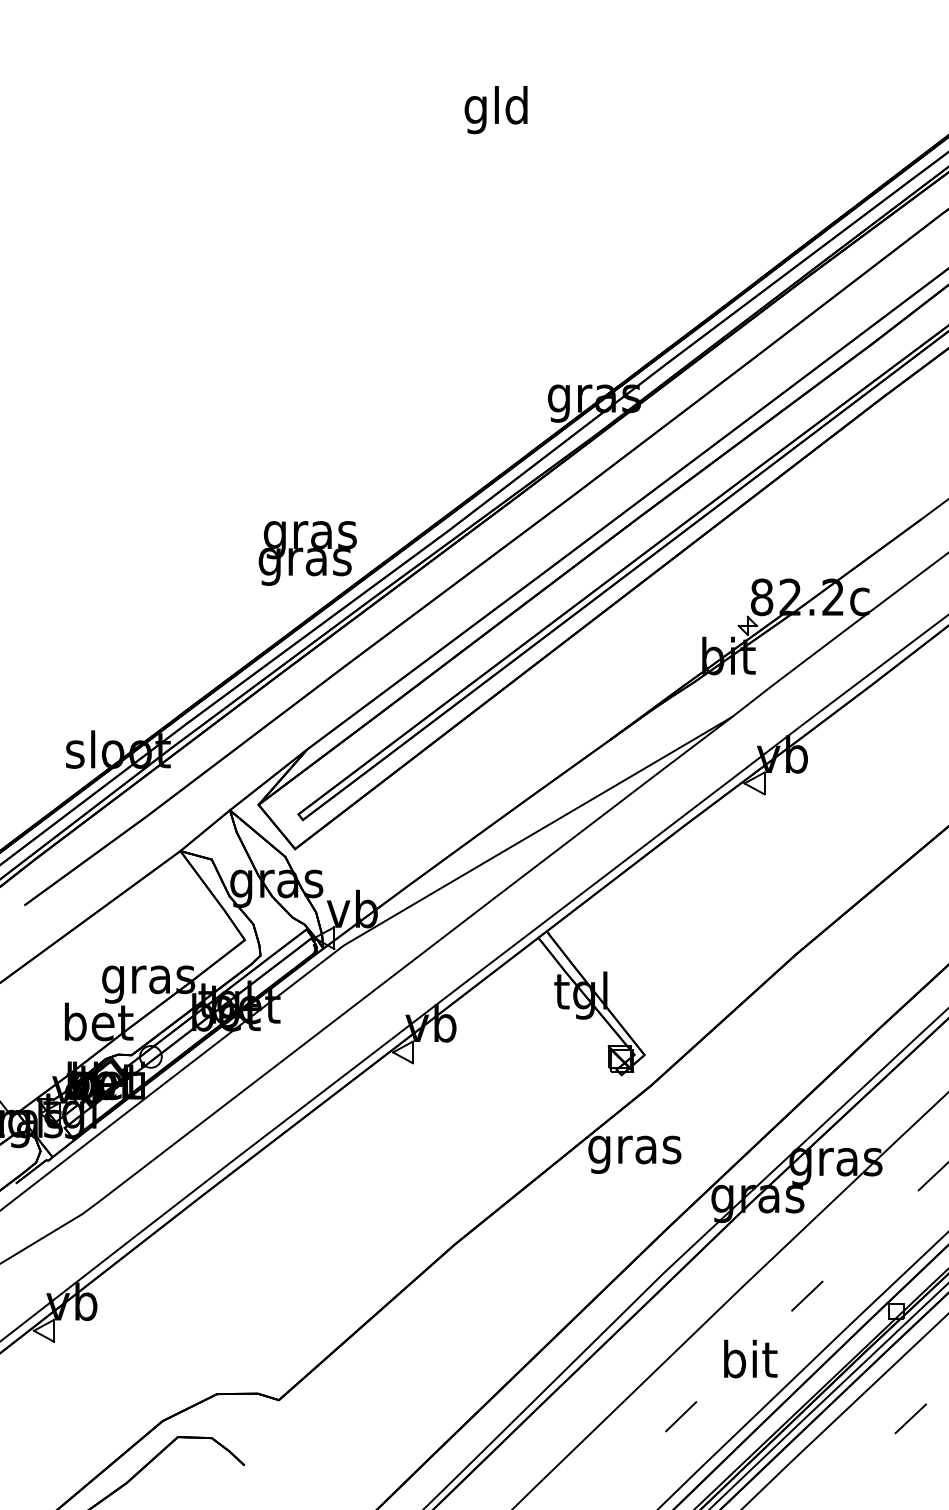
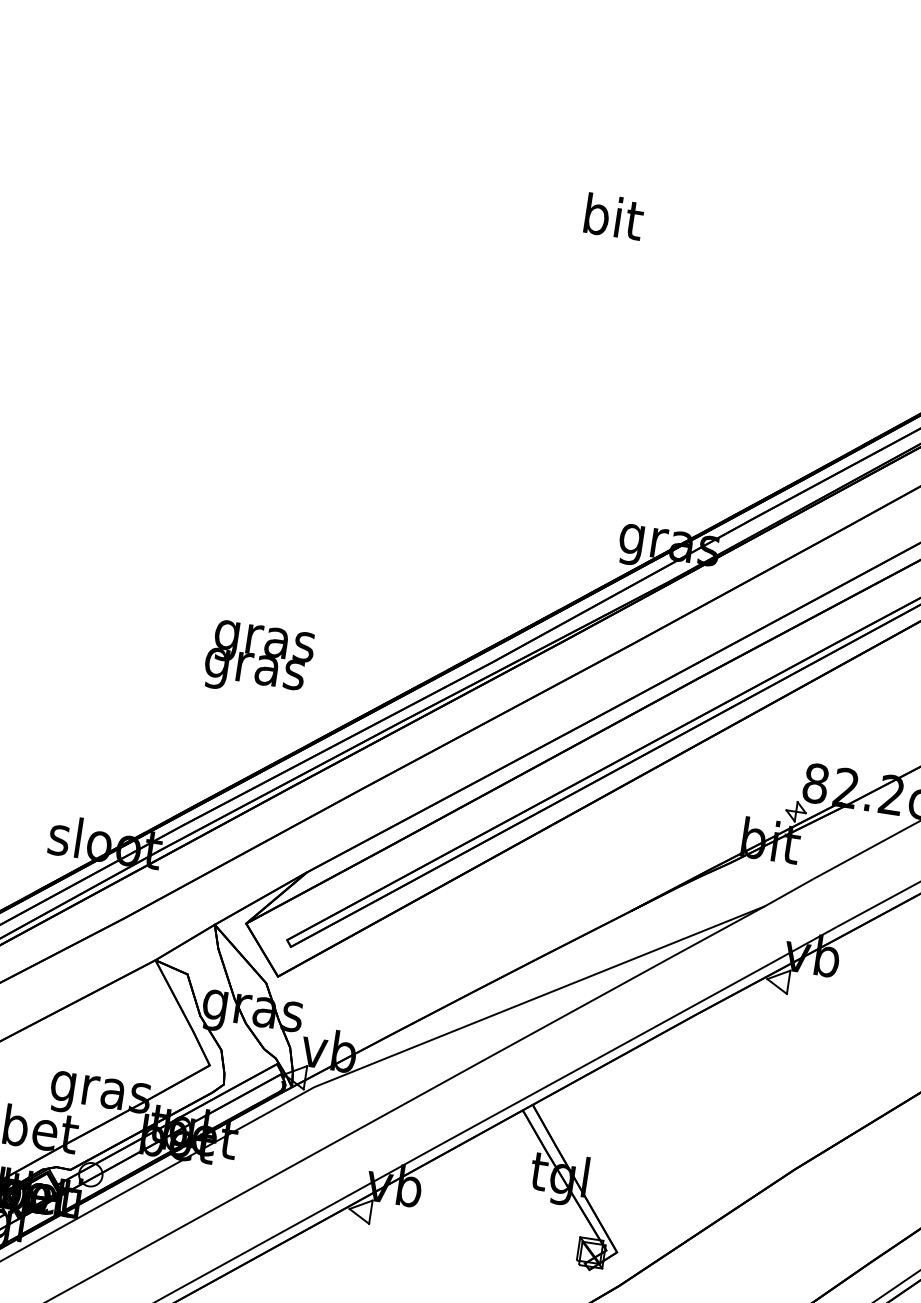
text: (495, 110) -> (610, 222), gld -> bit
text: (307, 553) -> (258, 660), moved

